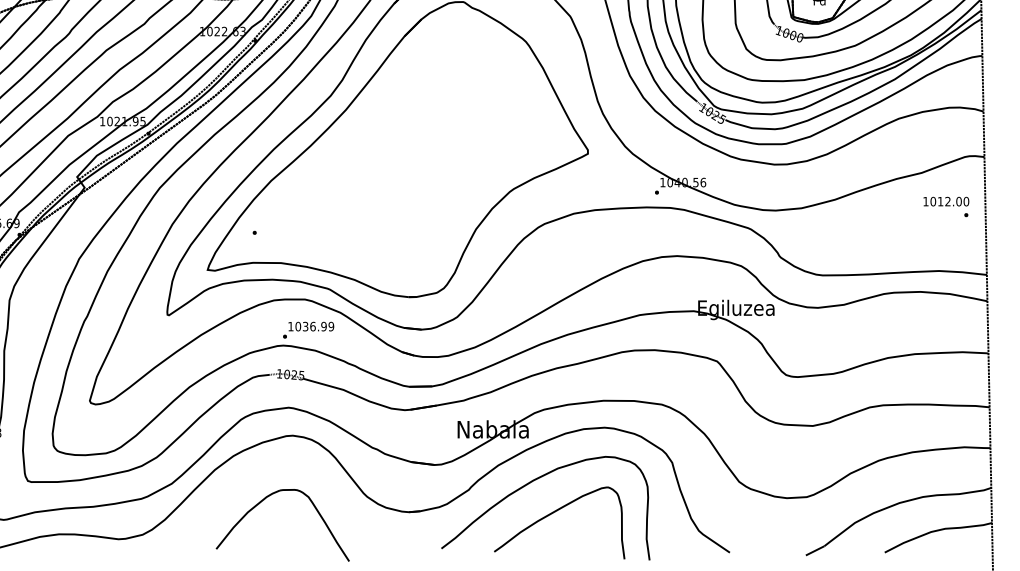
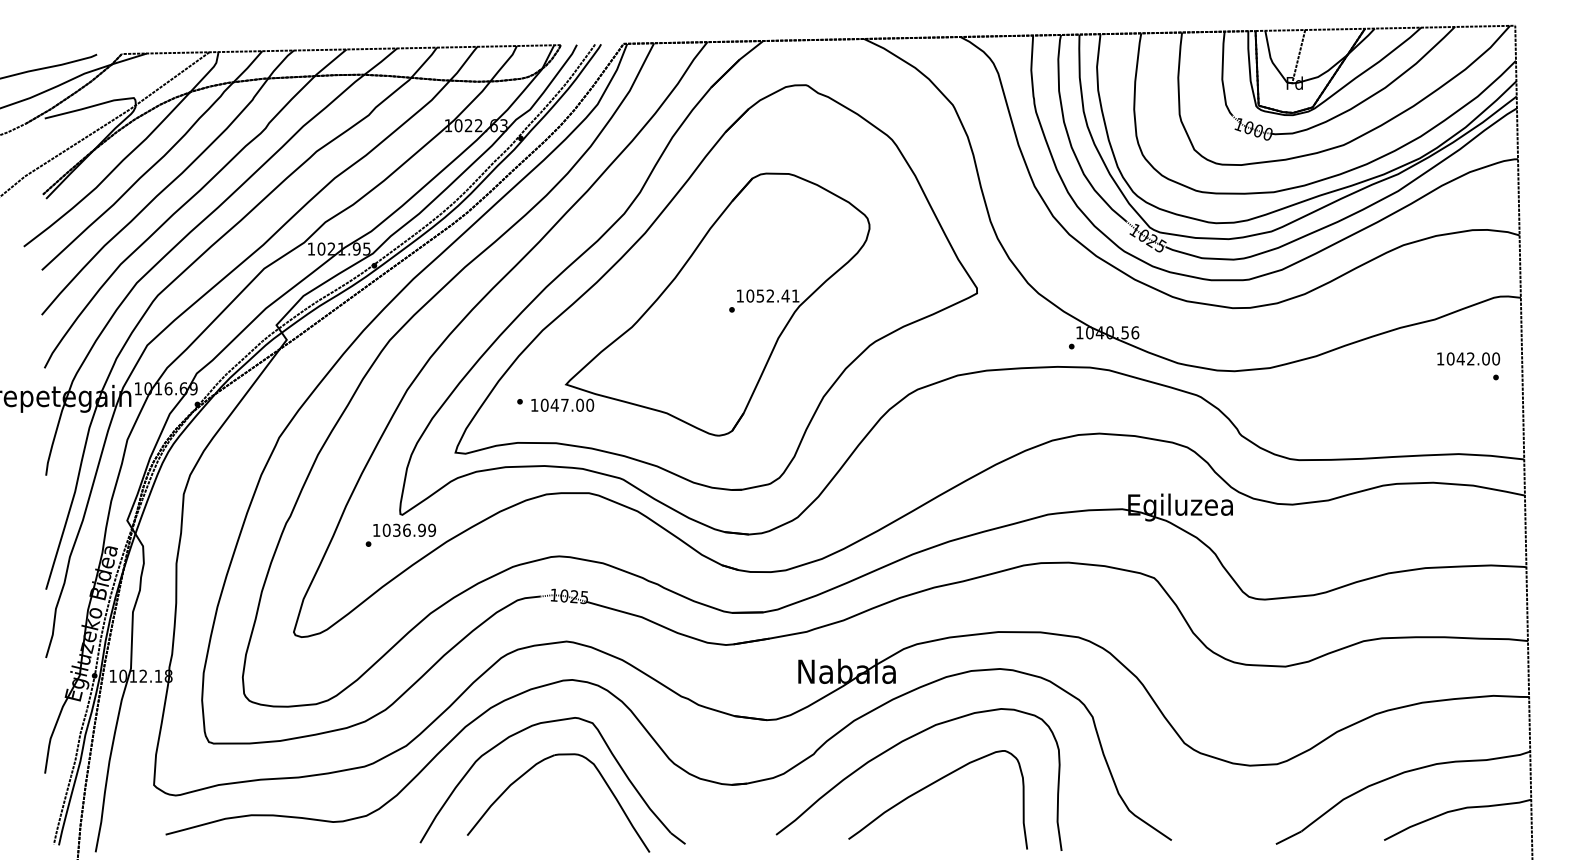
part: (386, 161) -> (700, 304), added
text: (940, 201) -> (1460, 358), 1012.00 -> 1042.00
text: (308, 329) -> (400, 534), moved
part: (261, 471) -> (529, 728), added

